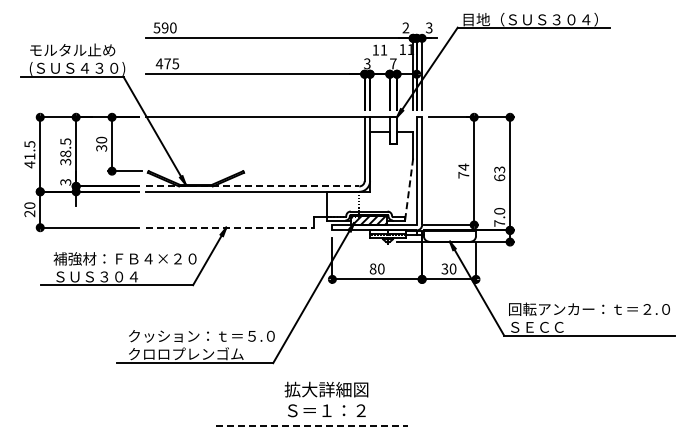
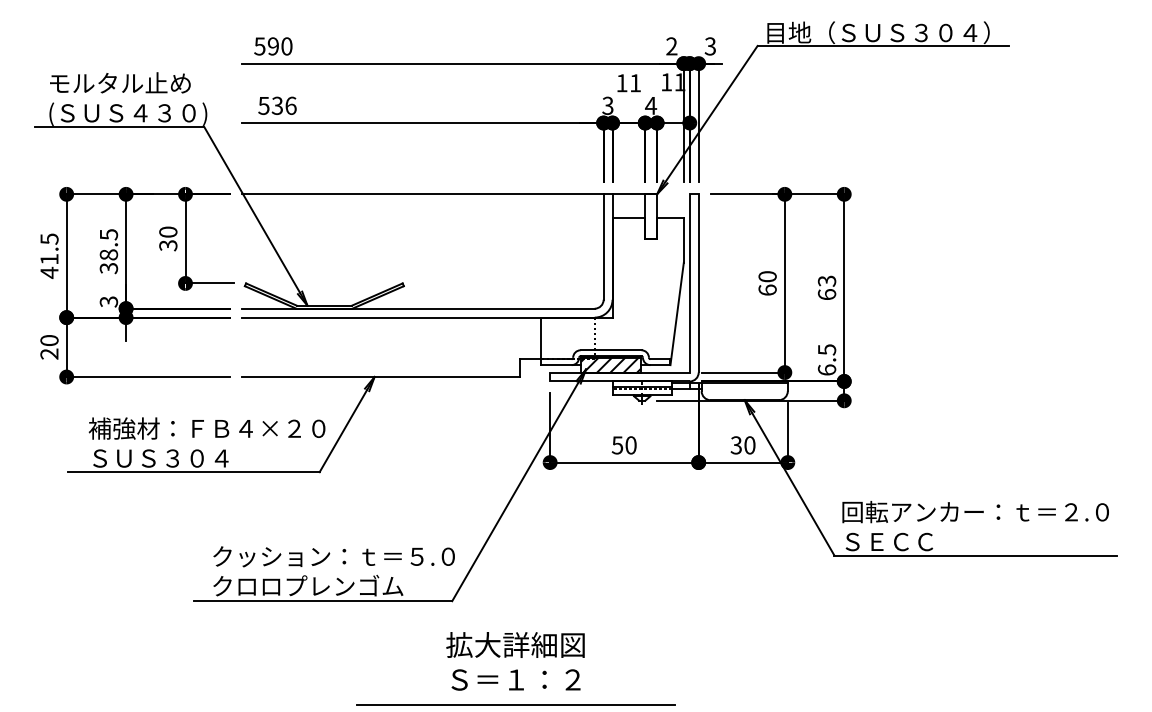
text: (167, 63) -> (277, 105), 475 -> 536
text: (392, 63) -> (649, 105), 7 -> 4
text: (463, 170) -> (767, 282), 74 -> 60
line: (252, 186) -> (417, 308), dashed -> solid
line: (409, 190) -> (677, 315), dashed -> solid
text: (499, 217) -> (826, 360), 7.0 -> 6.5
line: (230, 227) -> (381, 376), dashed -> solid
text: (372, 268) -> (616, 444), 80 -> 50
text: (326, 399) -> (515, 661), moved
line: (311, 425) -> (515, 704), dashed -> solid

